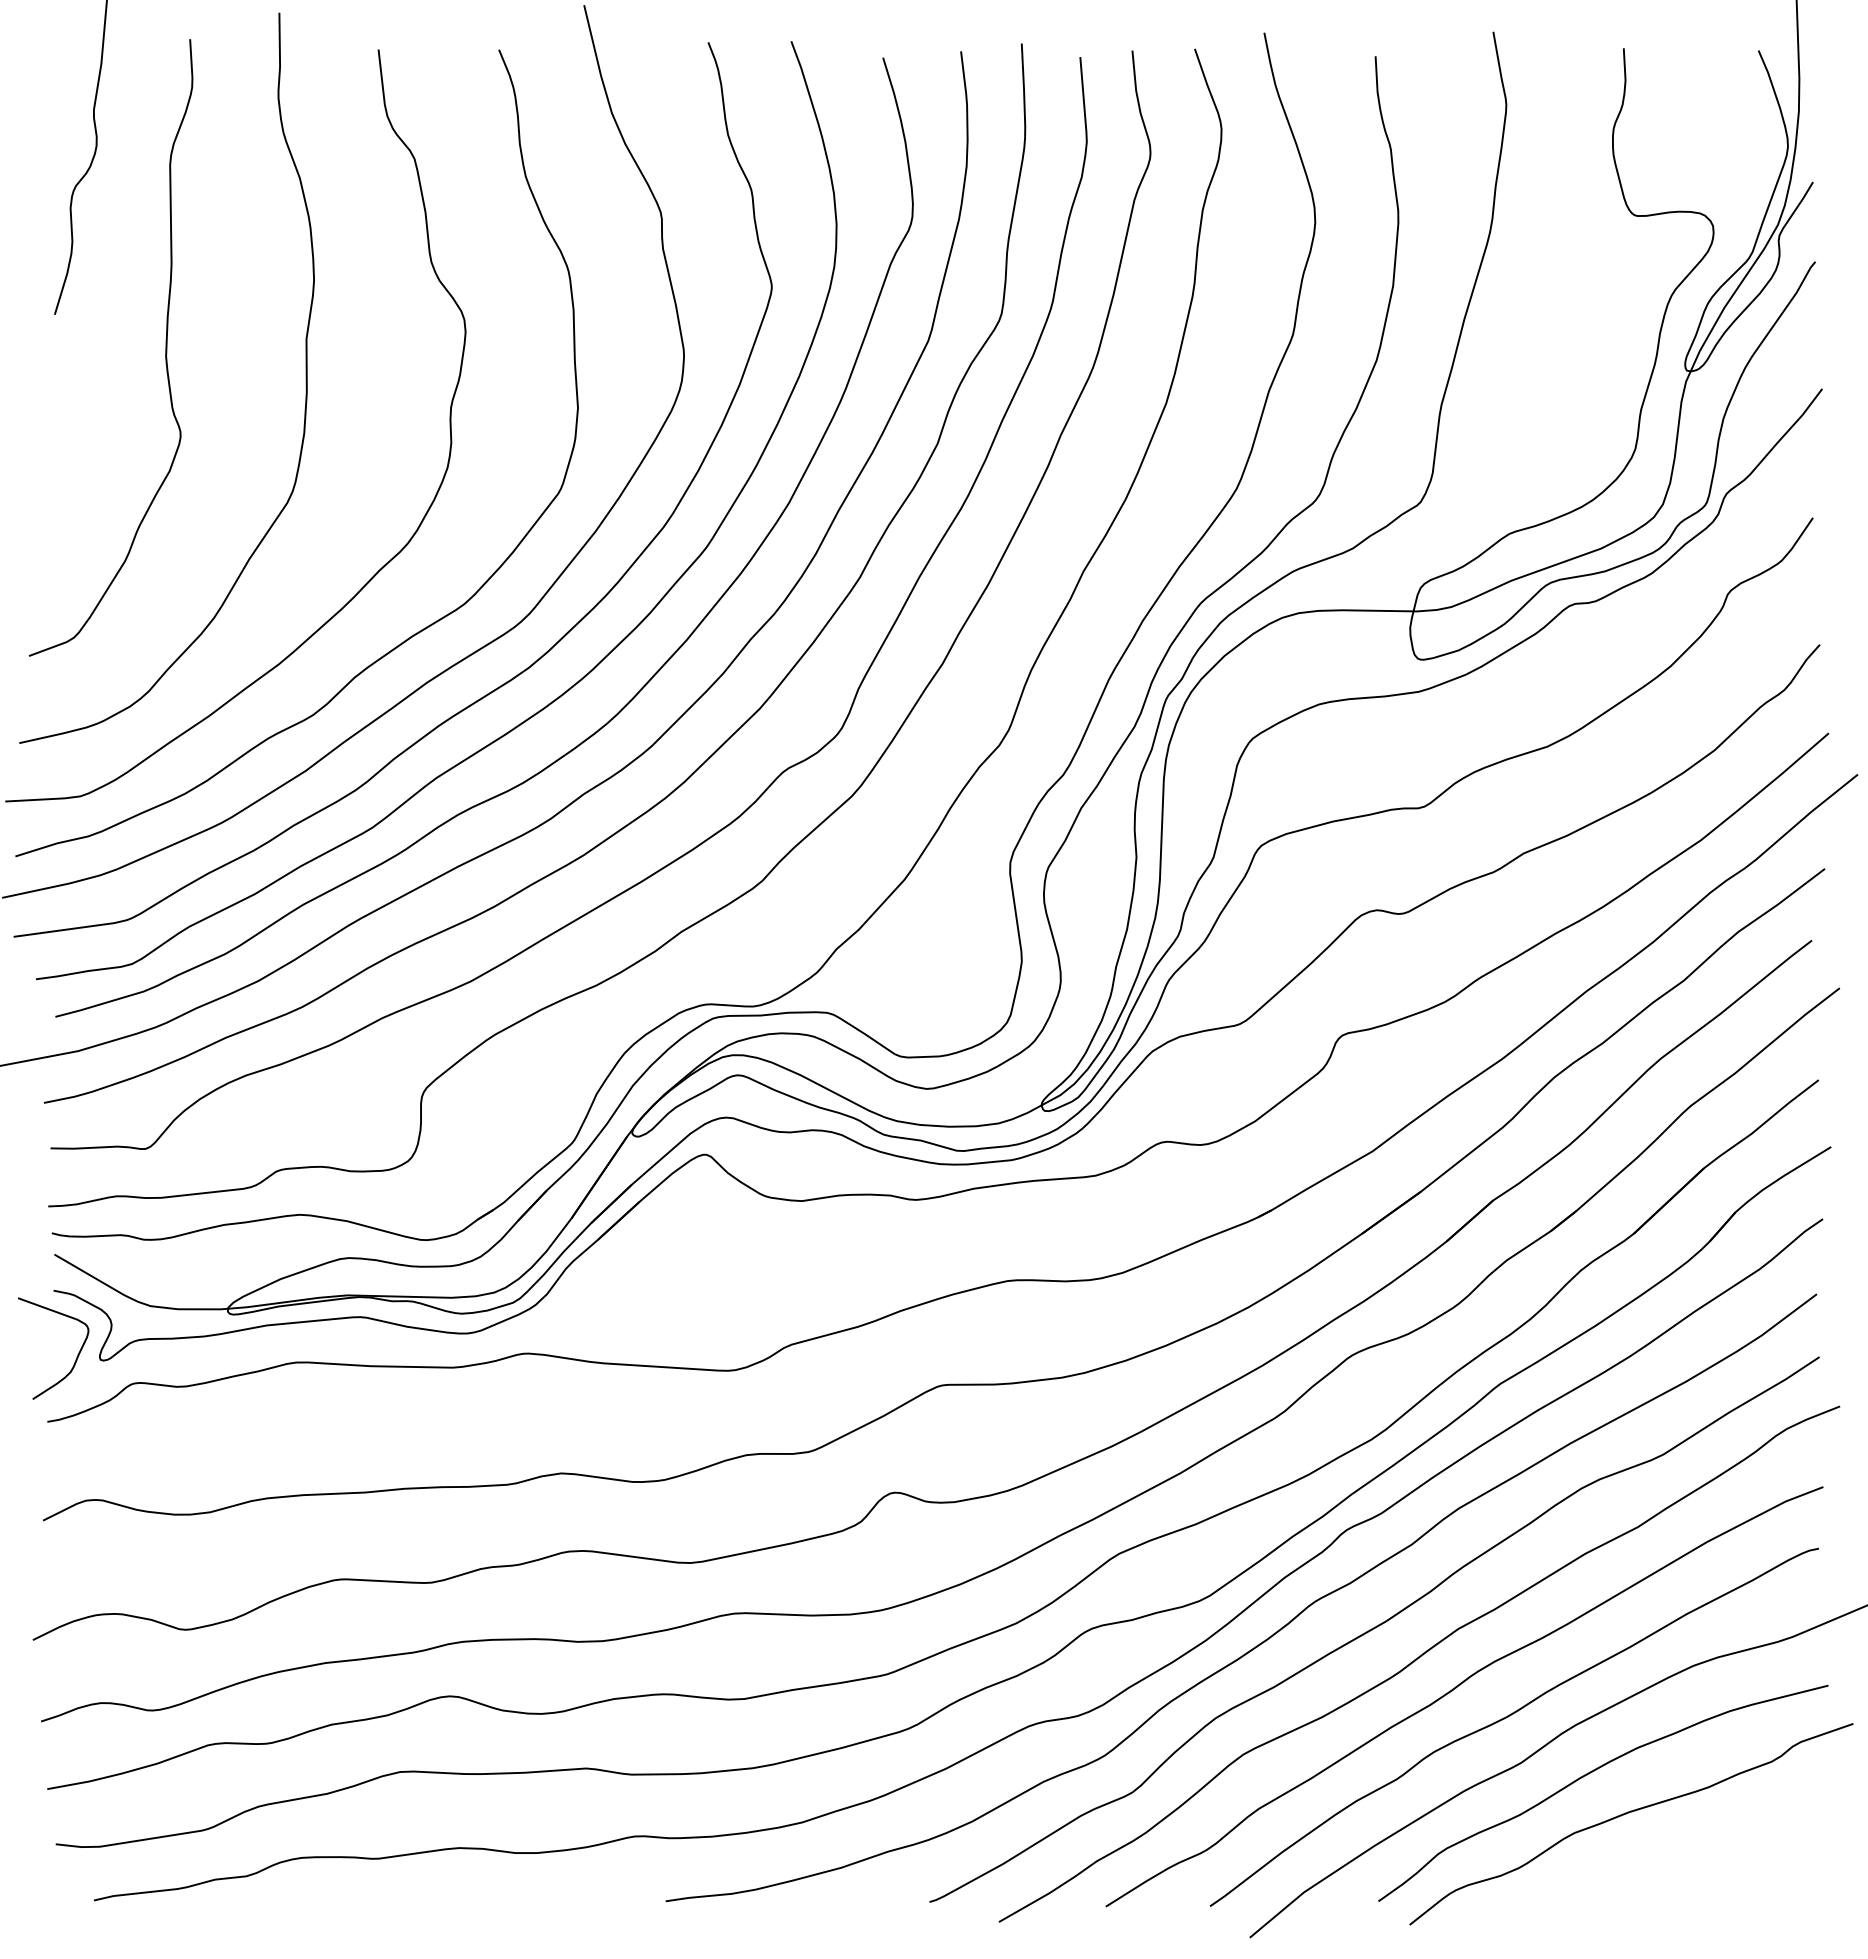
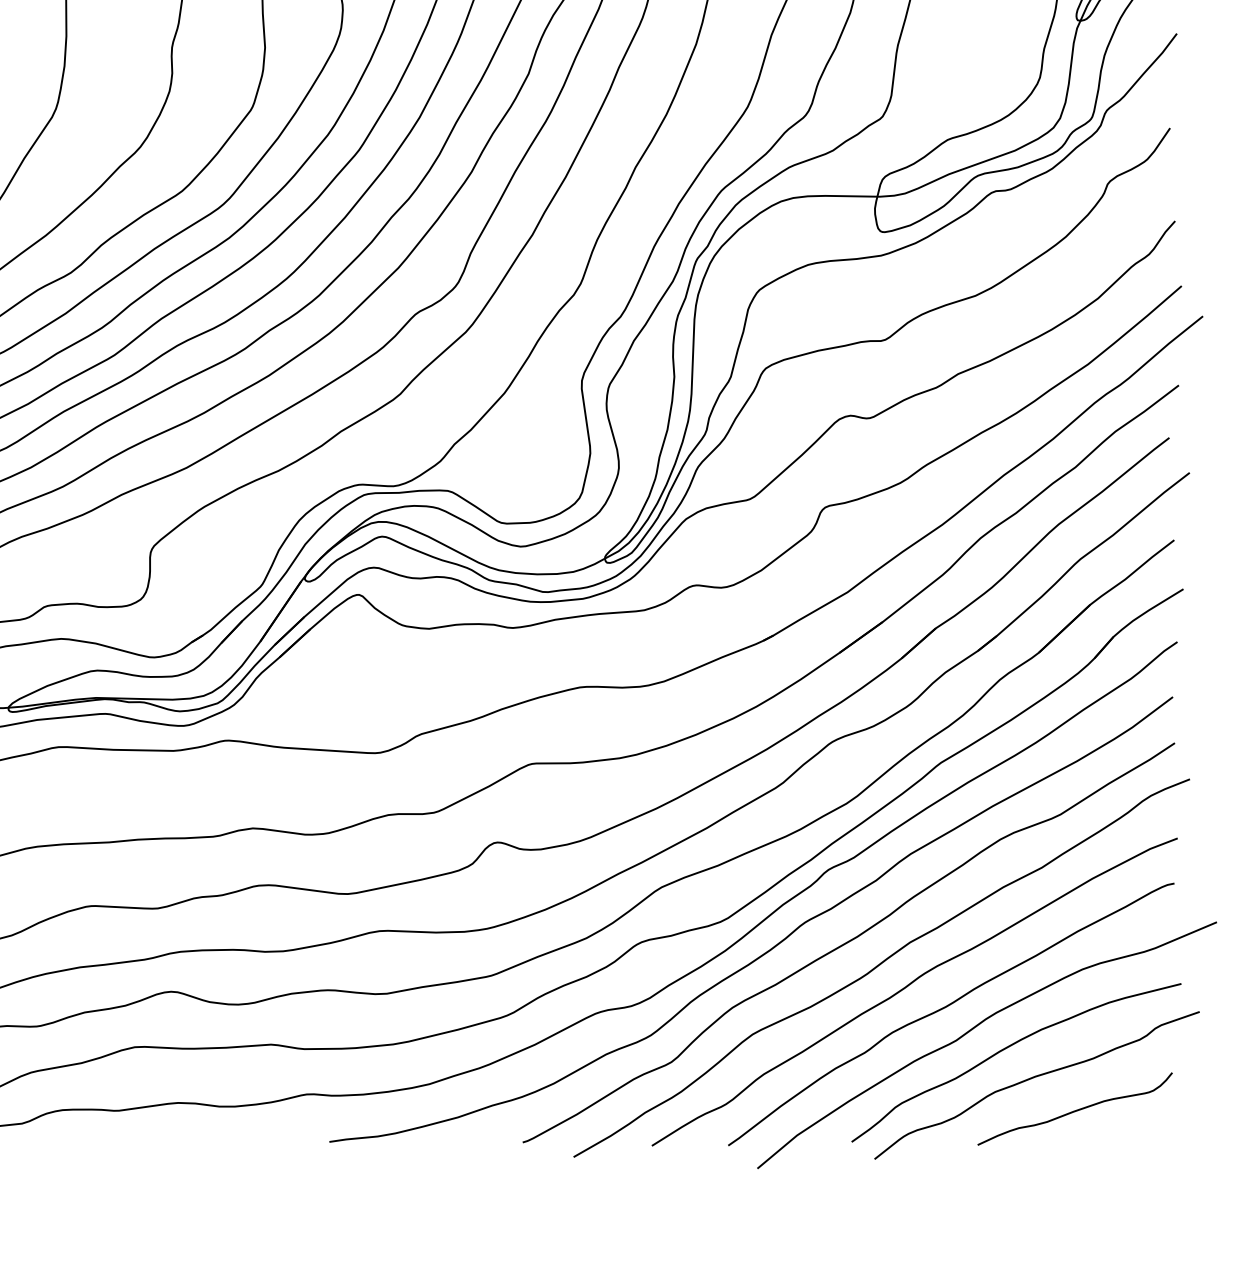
curve: (1683, 1858) -> (1075, 1110), added

